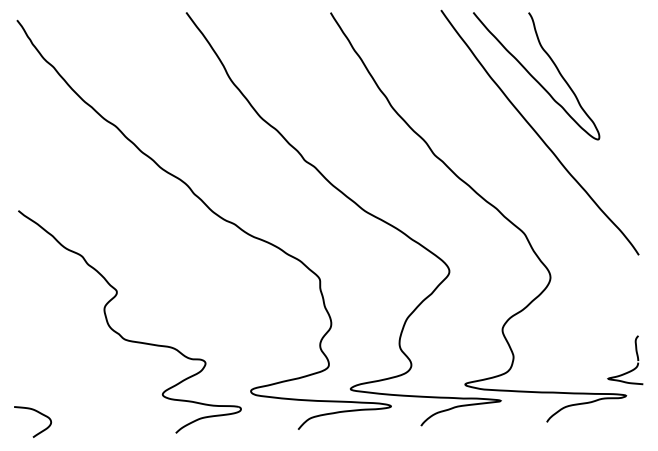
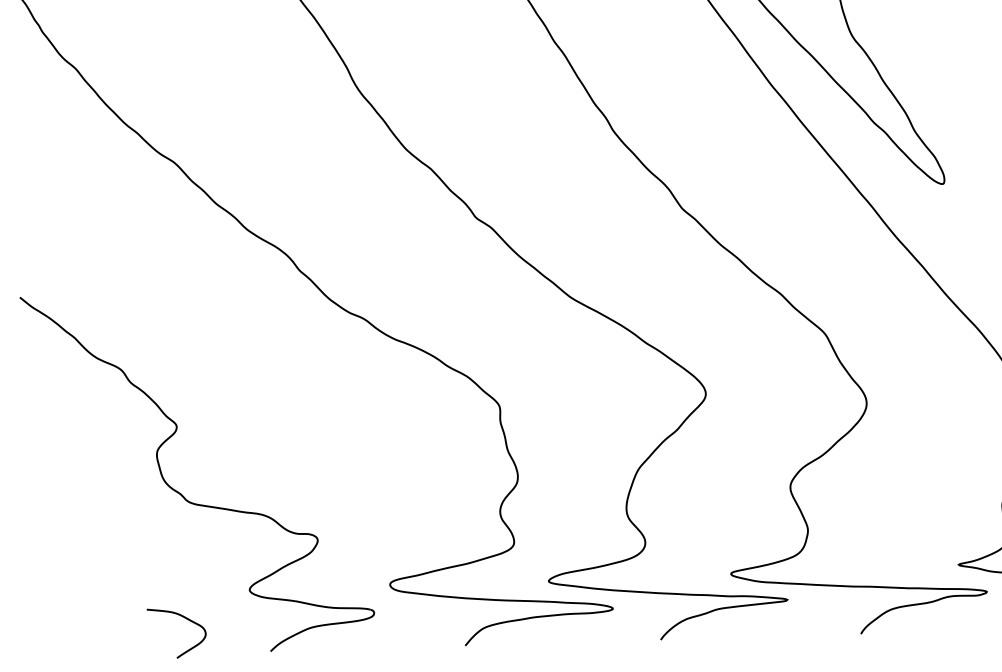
curve: (38, 413) -> (185, 620), moved

